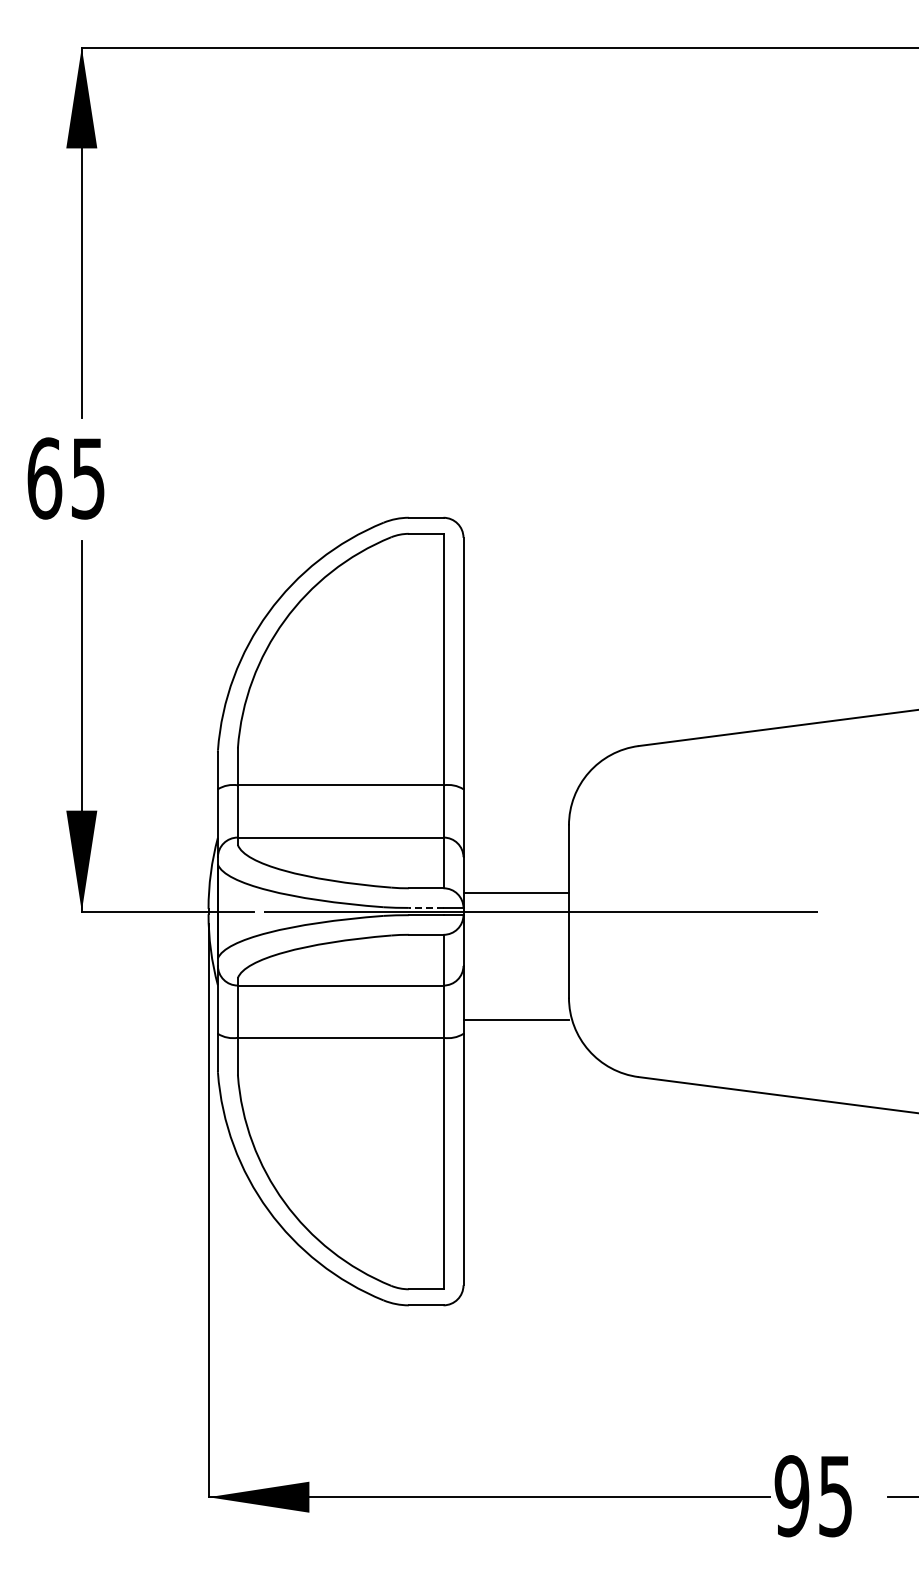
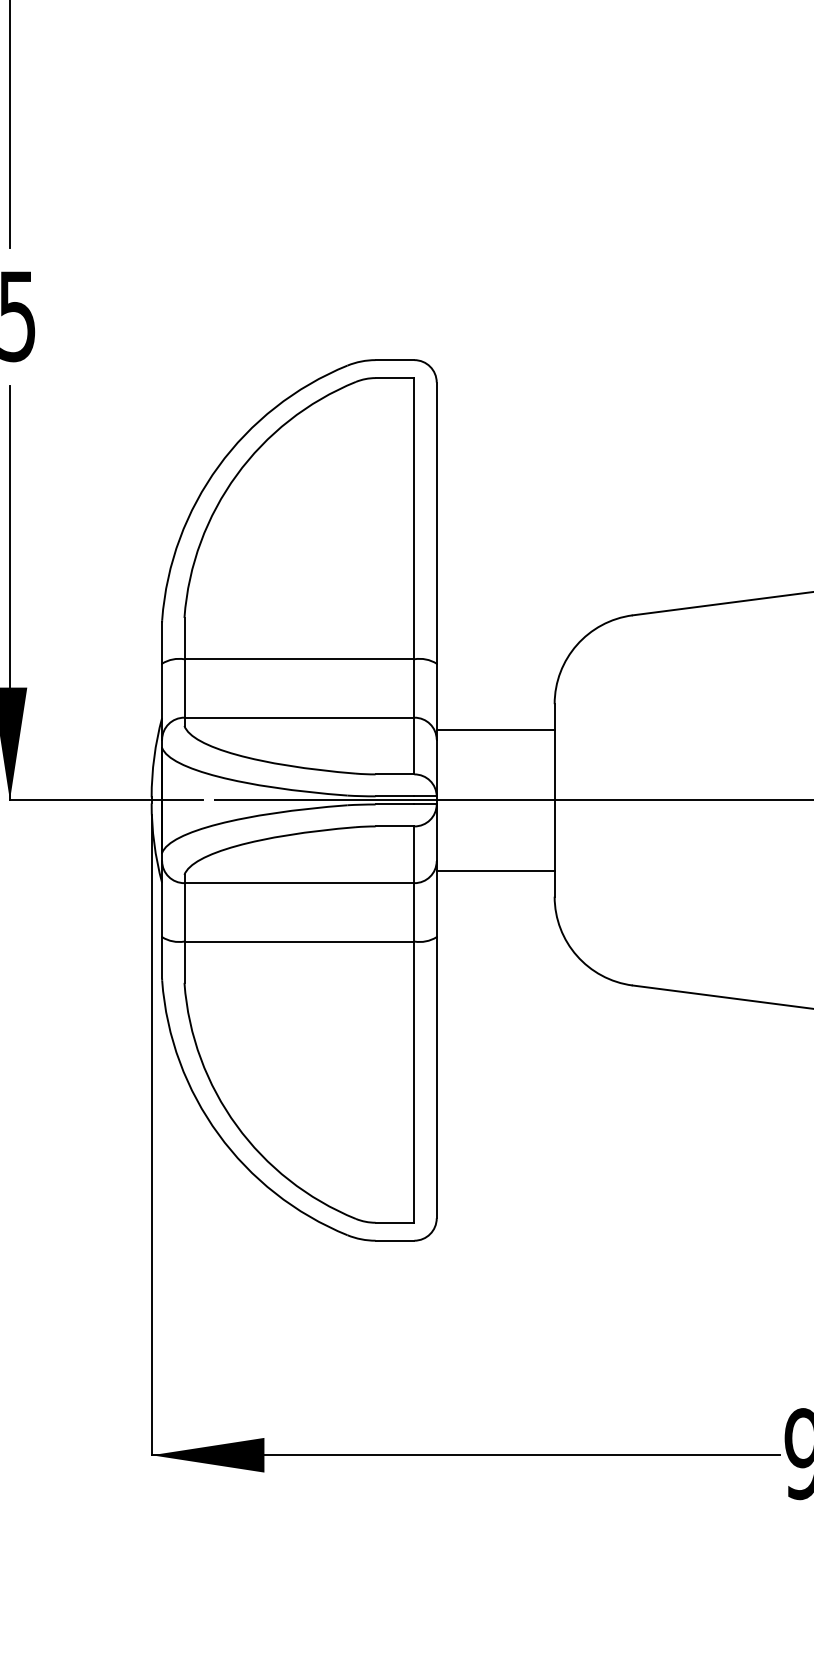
line: (515, 893) -> (494, 729), moved
line: (425, 907) -> (394, 795), dashed -> solid
line: (515, 1019) -> (494, 870), moved

